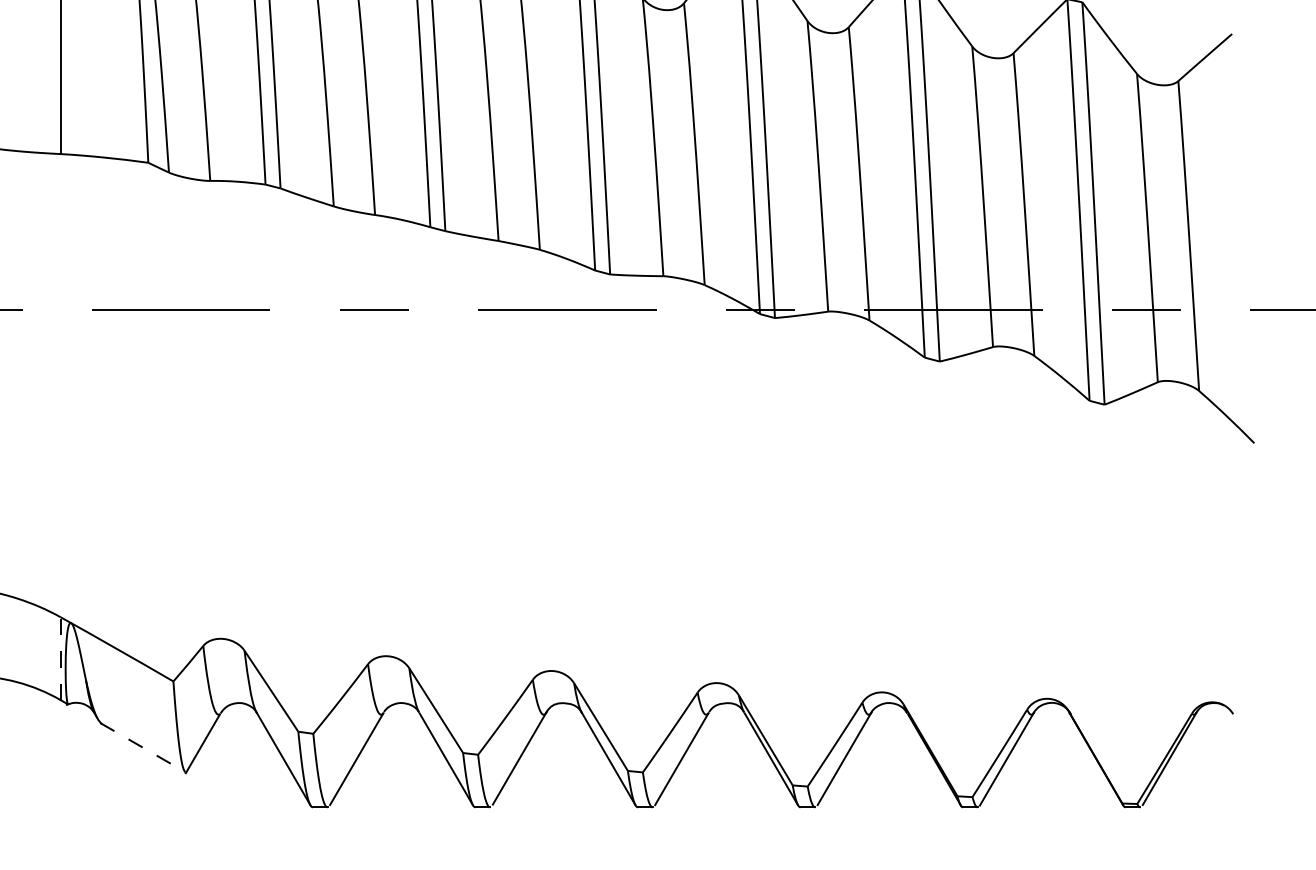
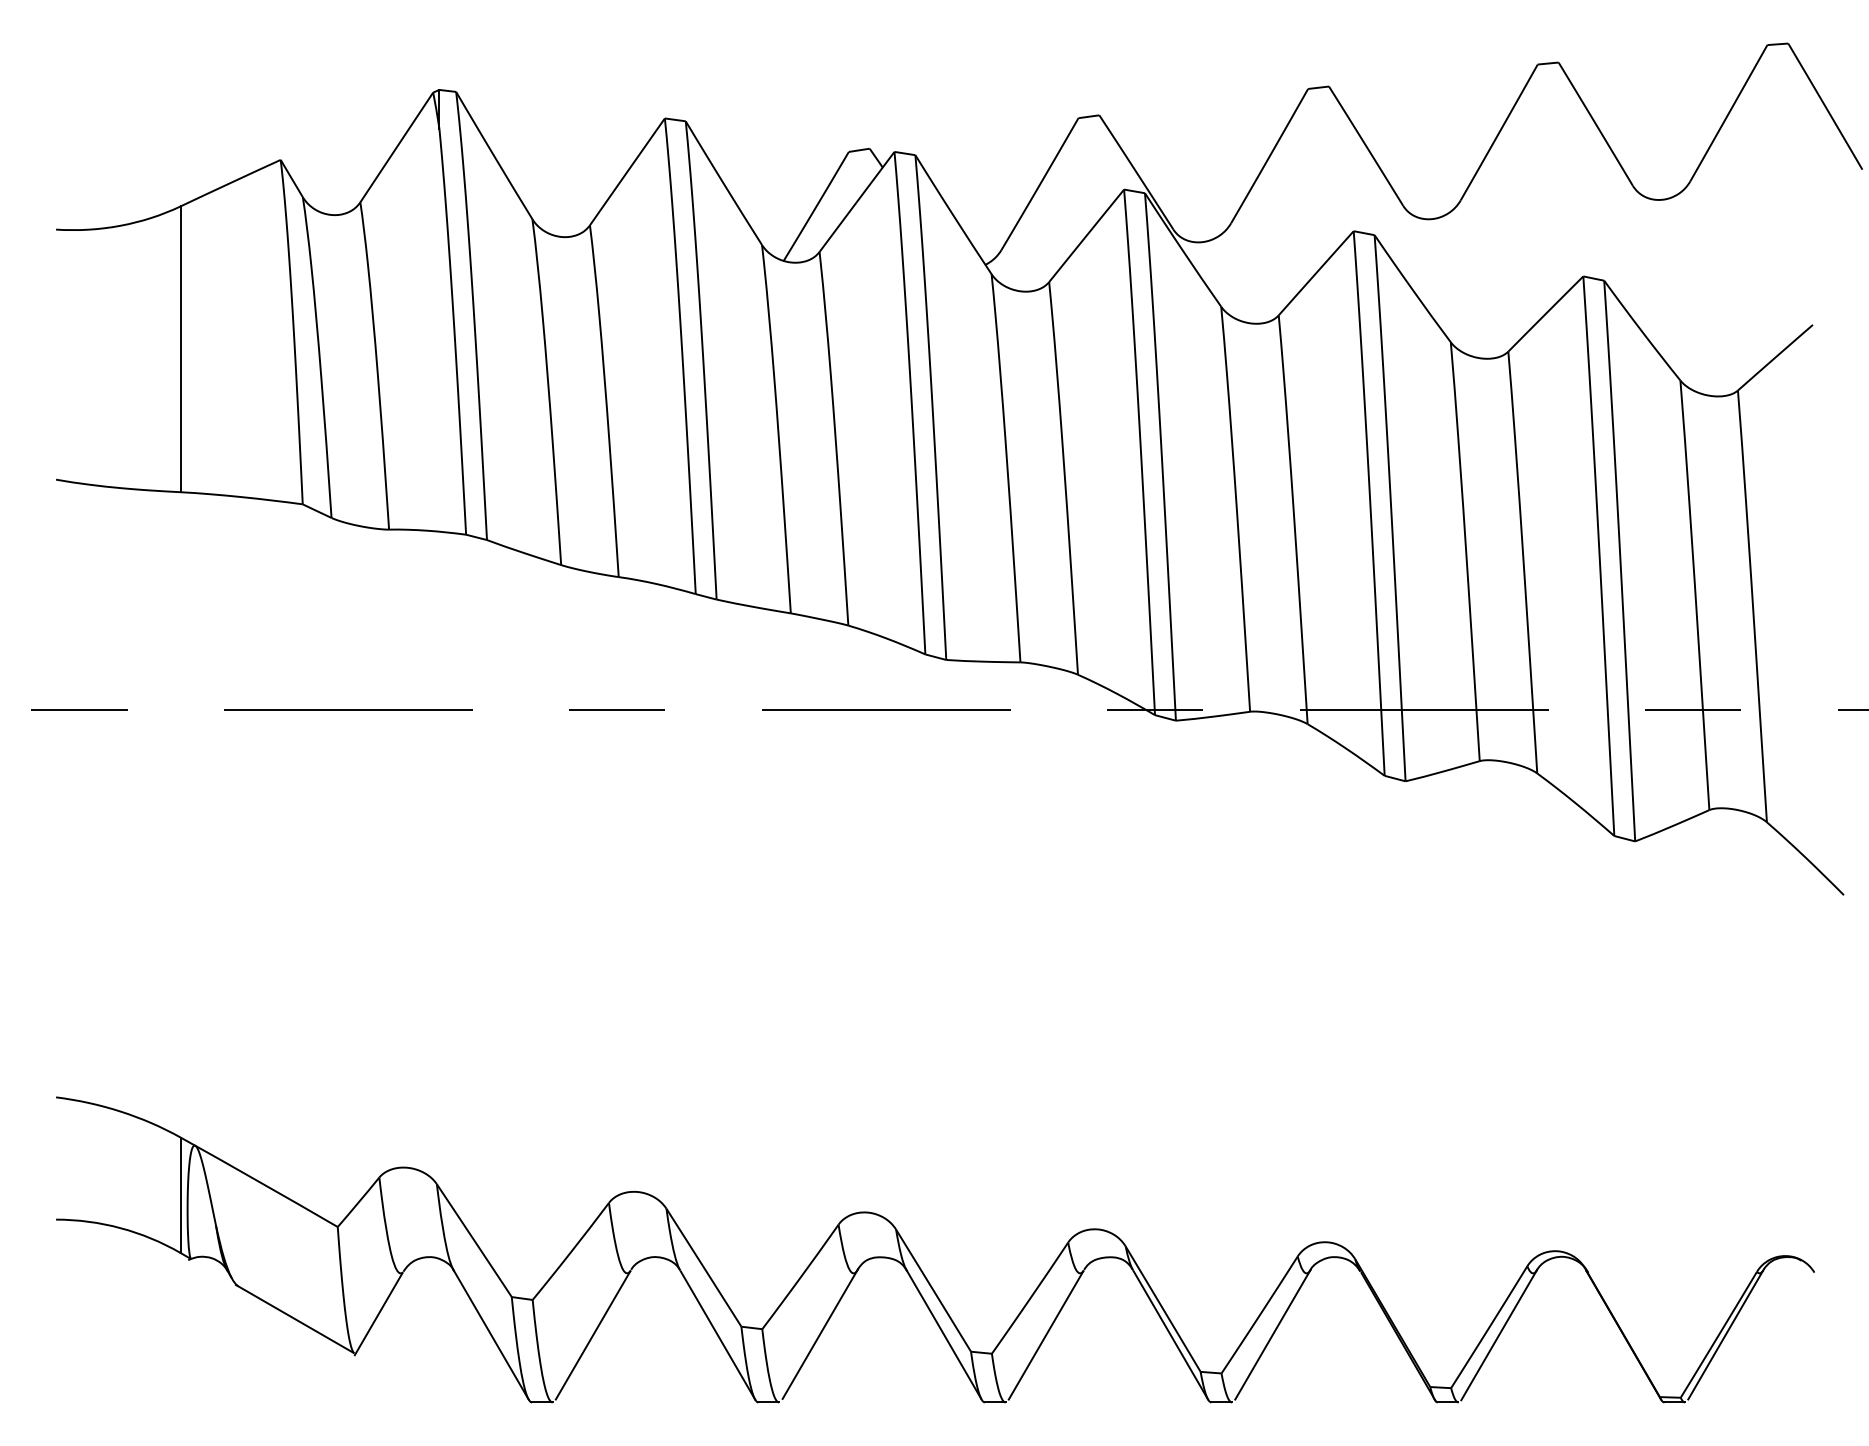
line: (60, 658) -> (180, 1195), dashed -> solid
line: (142, 747) -> (294, 1318), dashed -> solid

